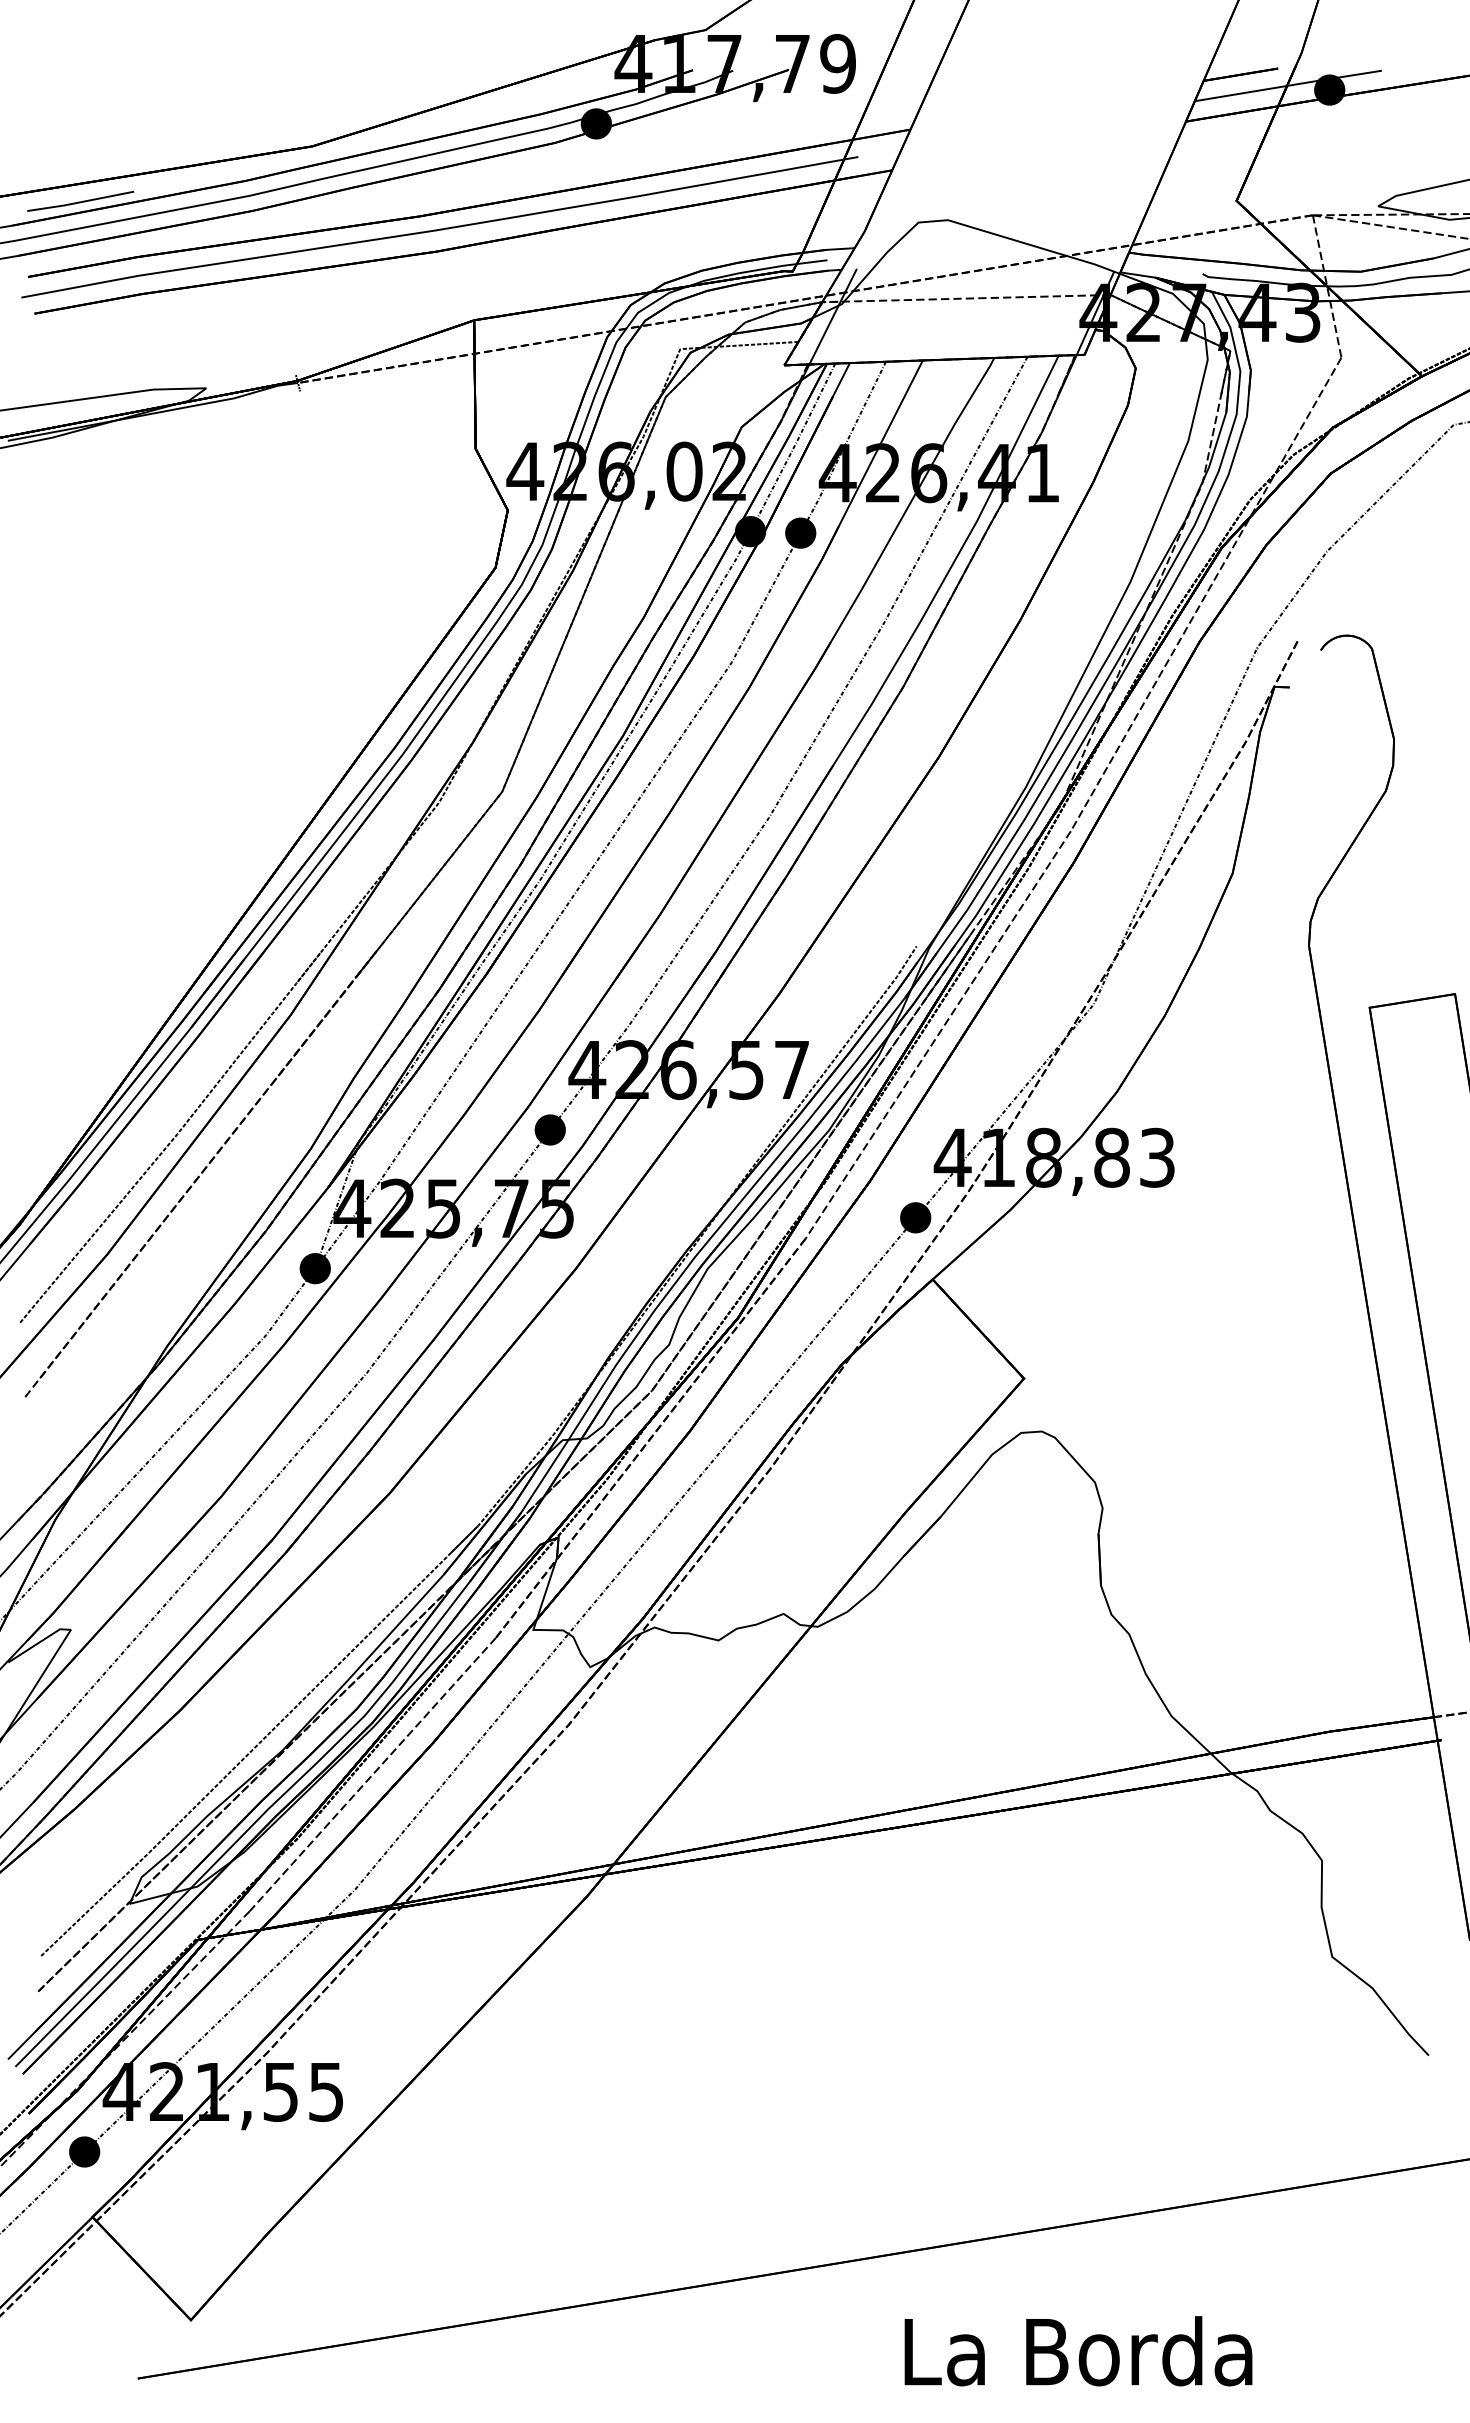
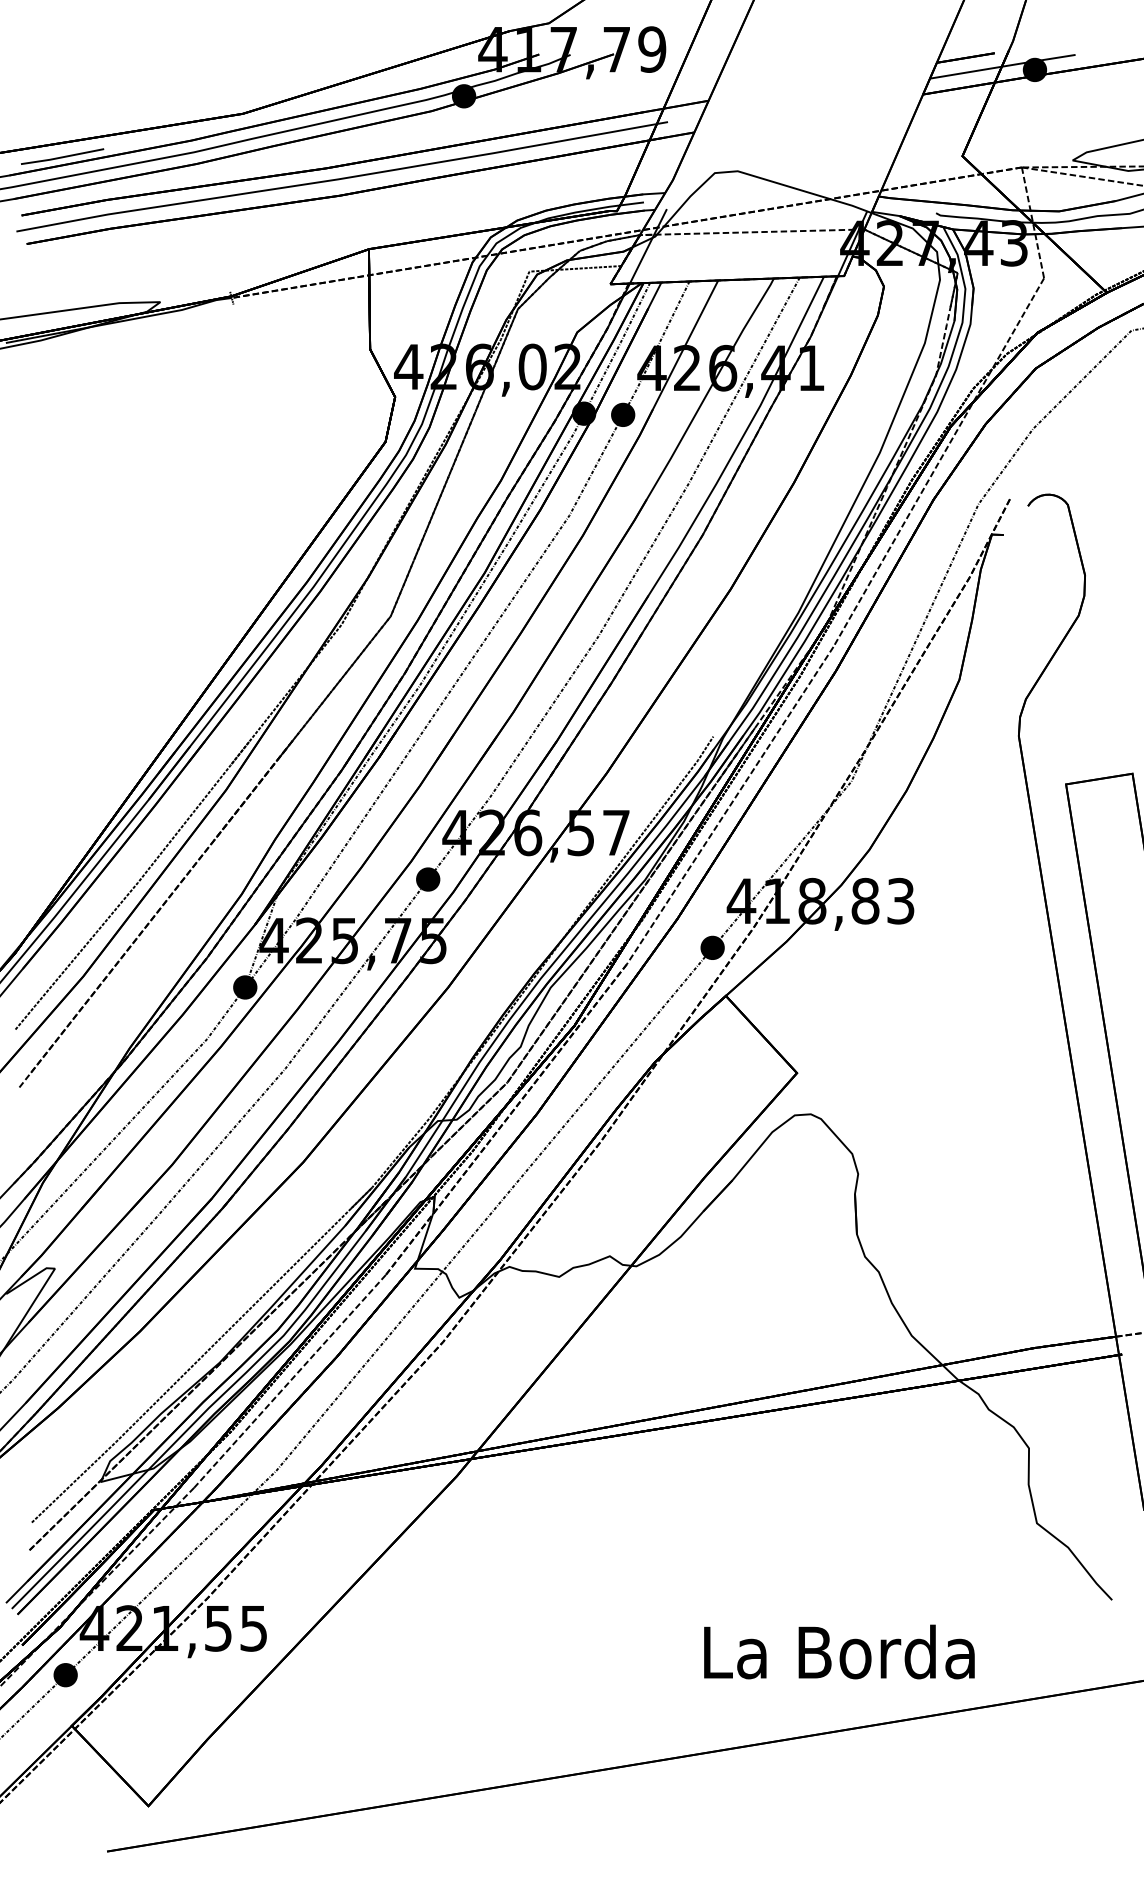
text: (1078, 2351) -> (839, 1652), moved

